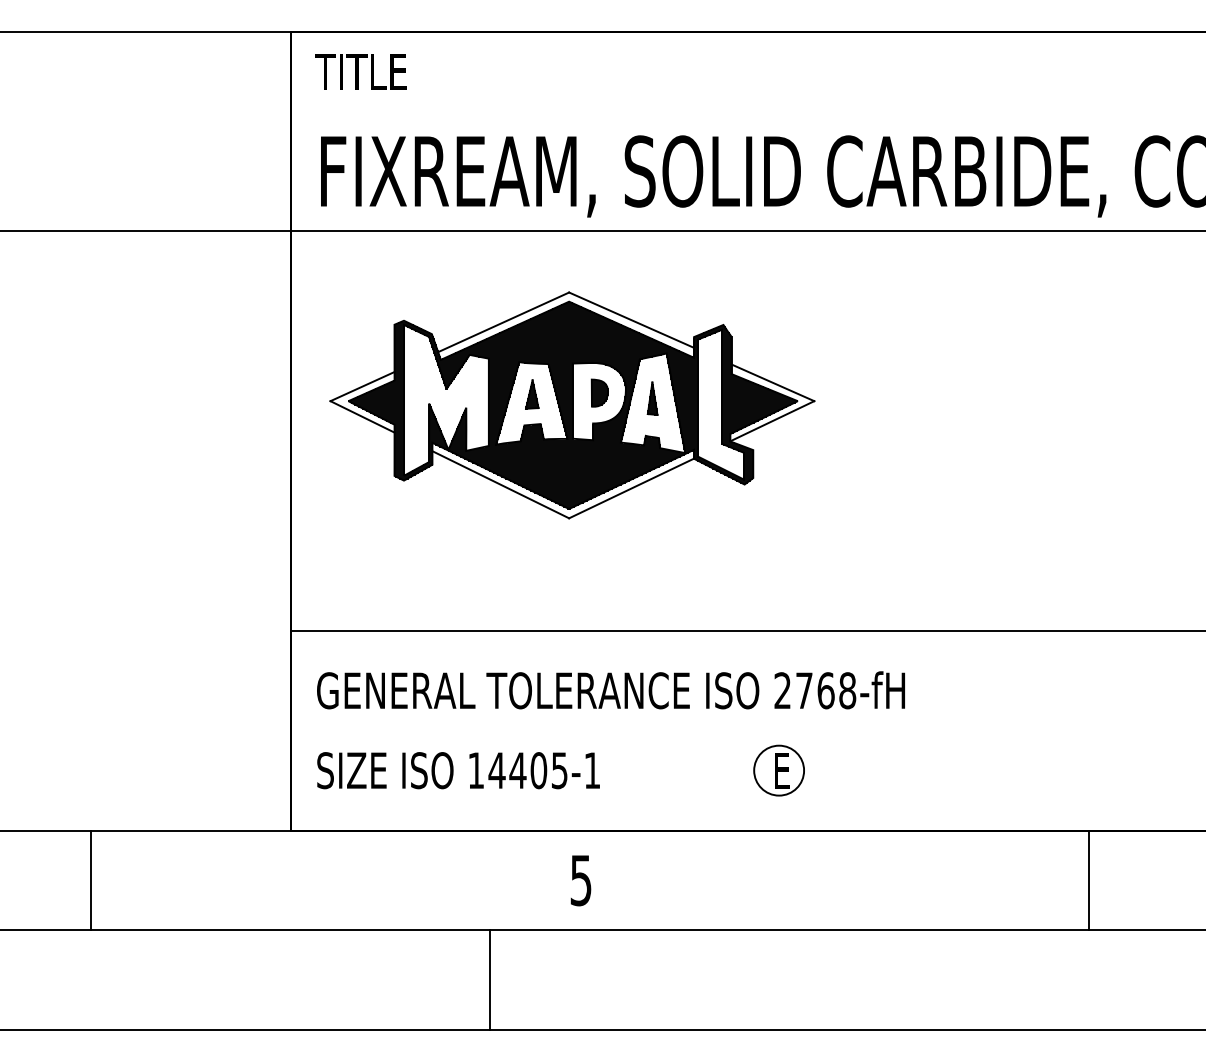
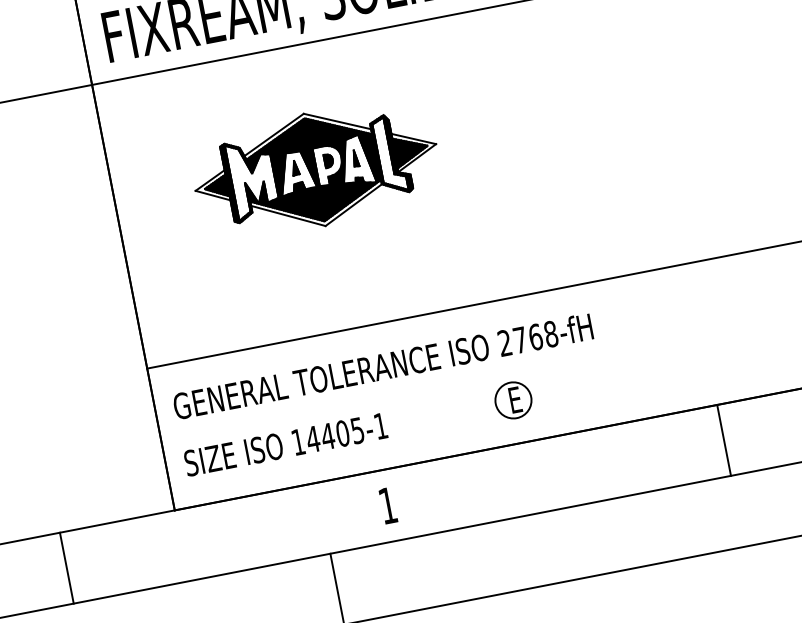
part: (572, 405) -> (316, 169), size x0.7
line: (90, 880) -> (66, 568), moved
text: (580, 880) -> (387, 505), 5 -> 1
line: (1089, 880) -> (724, 440), moved

